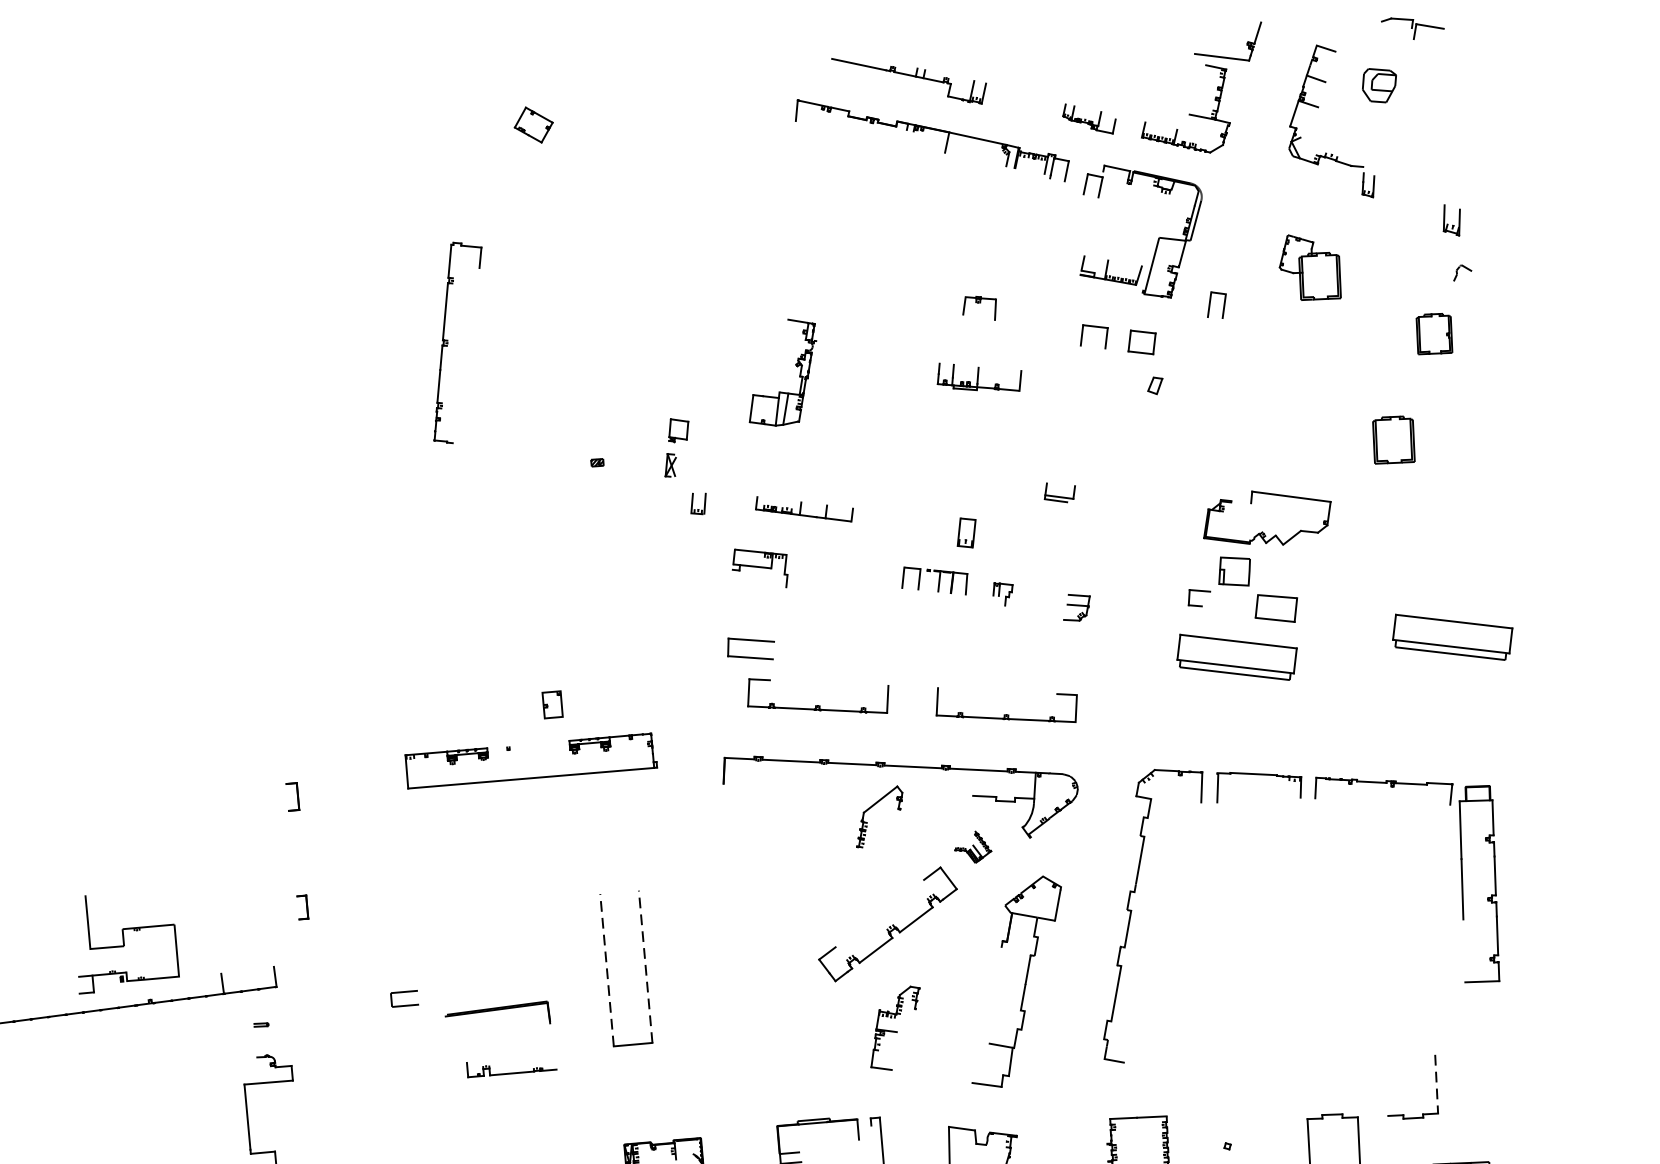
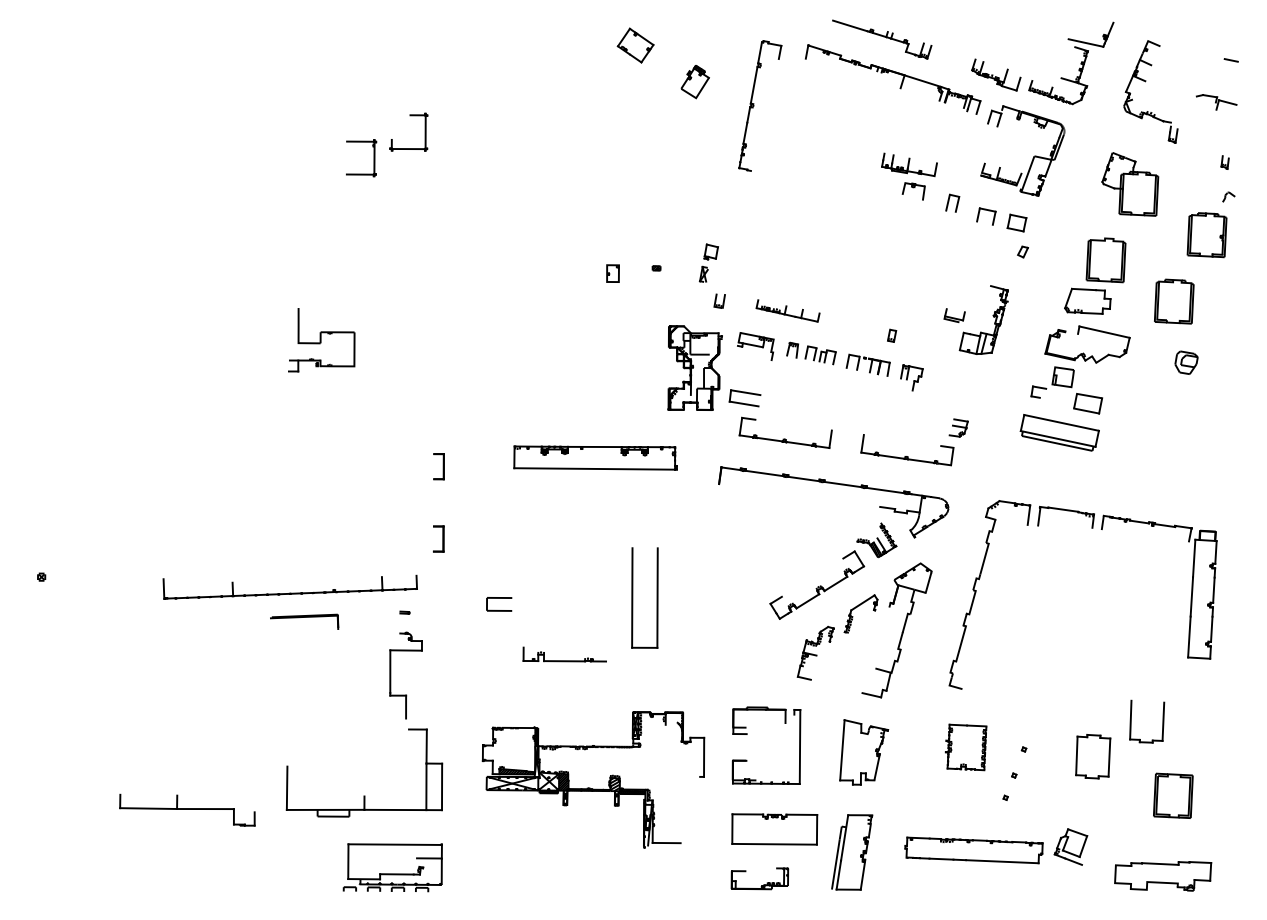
part: (1412, 27) -> (1216, 102), moved
line: (1445, 63) -> (1230, 60), added
part: (1379, 85) -> (1186, 362), moved
part: (1089, 118) -> (996, 74), size x1.43
part: (533, 124) -> (635, 45), size x1.43
part: (629, 173) -> (694, 82), added
part: (1450, 220) -> (1224, 162), size x0.62
part: (199, 265) -> (410, 116), added
part: (1310, 267) -> (1130, 184), size x1.43
part: (1216, 303) -> (952, 202), moved
part: (148, 334) -> (373, 158), added
part: (1433, 334) -> (1206, 235), size x1.67
part: (458, 341) -> (760, 105), moved
part: (794, 364) -> (992, 315), moved
part: (979, 376) -> (909, 164), moved
part: (1269, 411) -> (1095, 275), added
part: (1394, 439) -> (1174, 301), size x1.43
part: (967, 531) -> (892, 335), size x0.62
part: (846, 570) -> (811, 353), added
part: (1002, 593) -> (911, 377), size x1.67
part: (1076, 606) -> (958, 427), moved
part: (669, 608) -> (694, 367), added
part: (1452, 636) -> (1200, 432), removed
part: (551, 704) -> (612, 273), moved
line: (527, 743) -> (594, 446), added
part: (292, 796) -> (438, 466), size x1.43
part: (871, 809) -> (856, 608), moved
part: (972, 847) -> (876, 540), size x1.67
part: (302, 906) -> (438, 538), size x1.67
part: (125, 941) -> (321, 340), moved
line: (1464, 950) -> (1189, 636), added
line: (645, 967) -> (657, 598), dashed -> solid
line: (607, 970) -> (632, 598), dashed -> solid
part: (404, 999) -> (499, 604), size x1.43
part: (497, 1016) -> (304, 621), moved
part: (511, 1066) -> (564, 654), size x1.43
line: (1386, 1085) -> (1130, 719), added
line: (1436, 1085) -> (1163, 722), dashed -> solid

